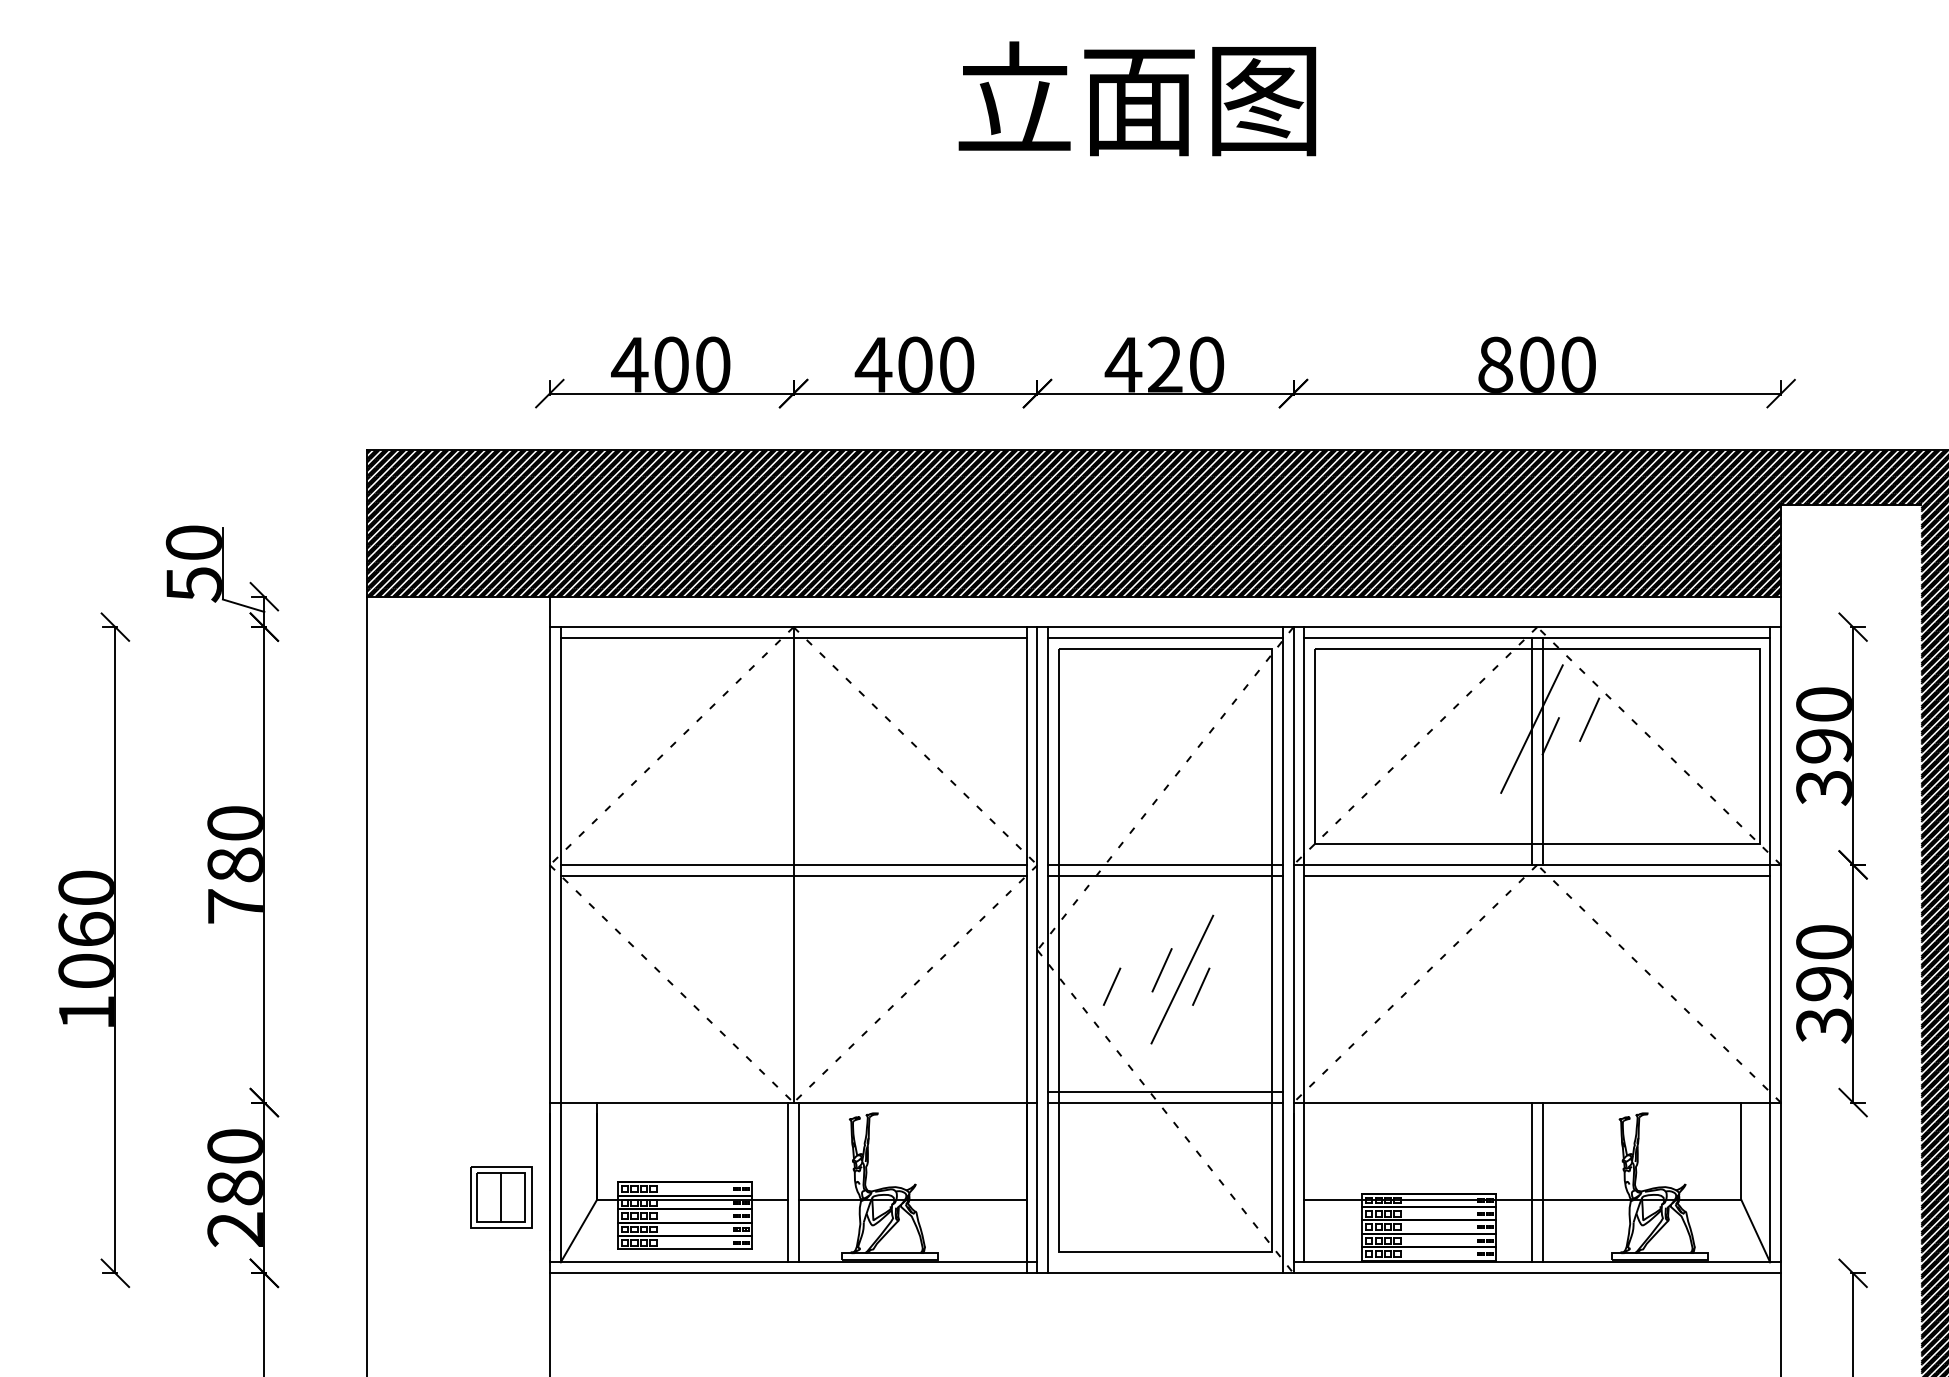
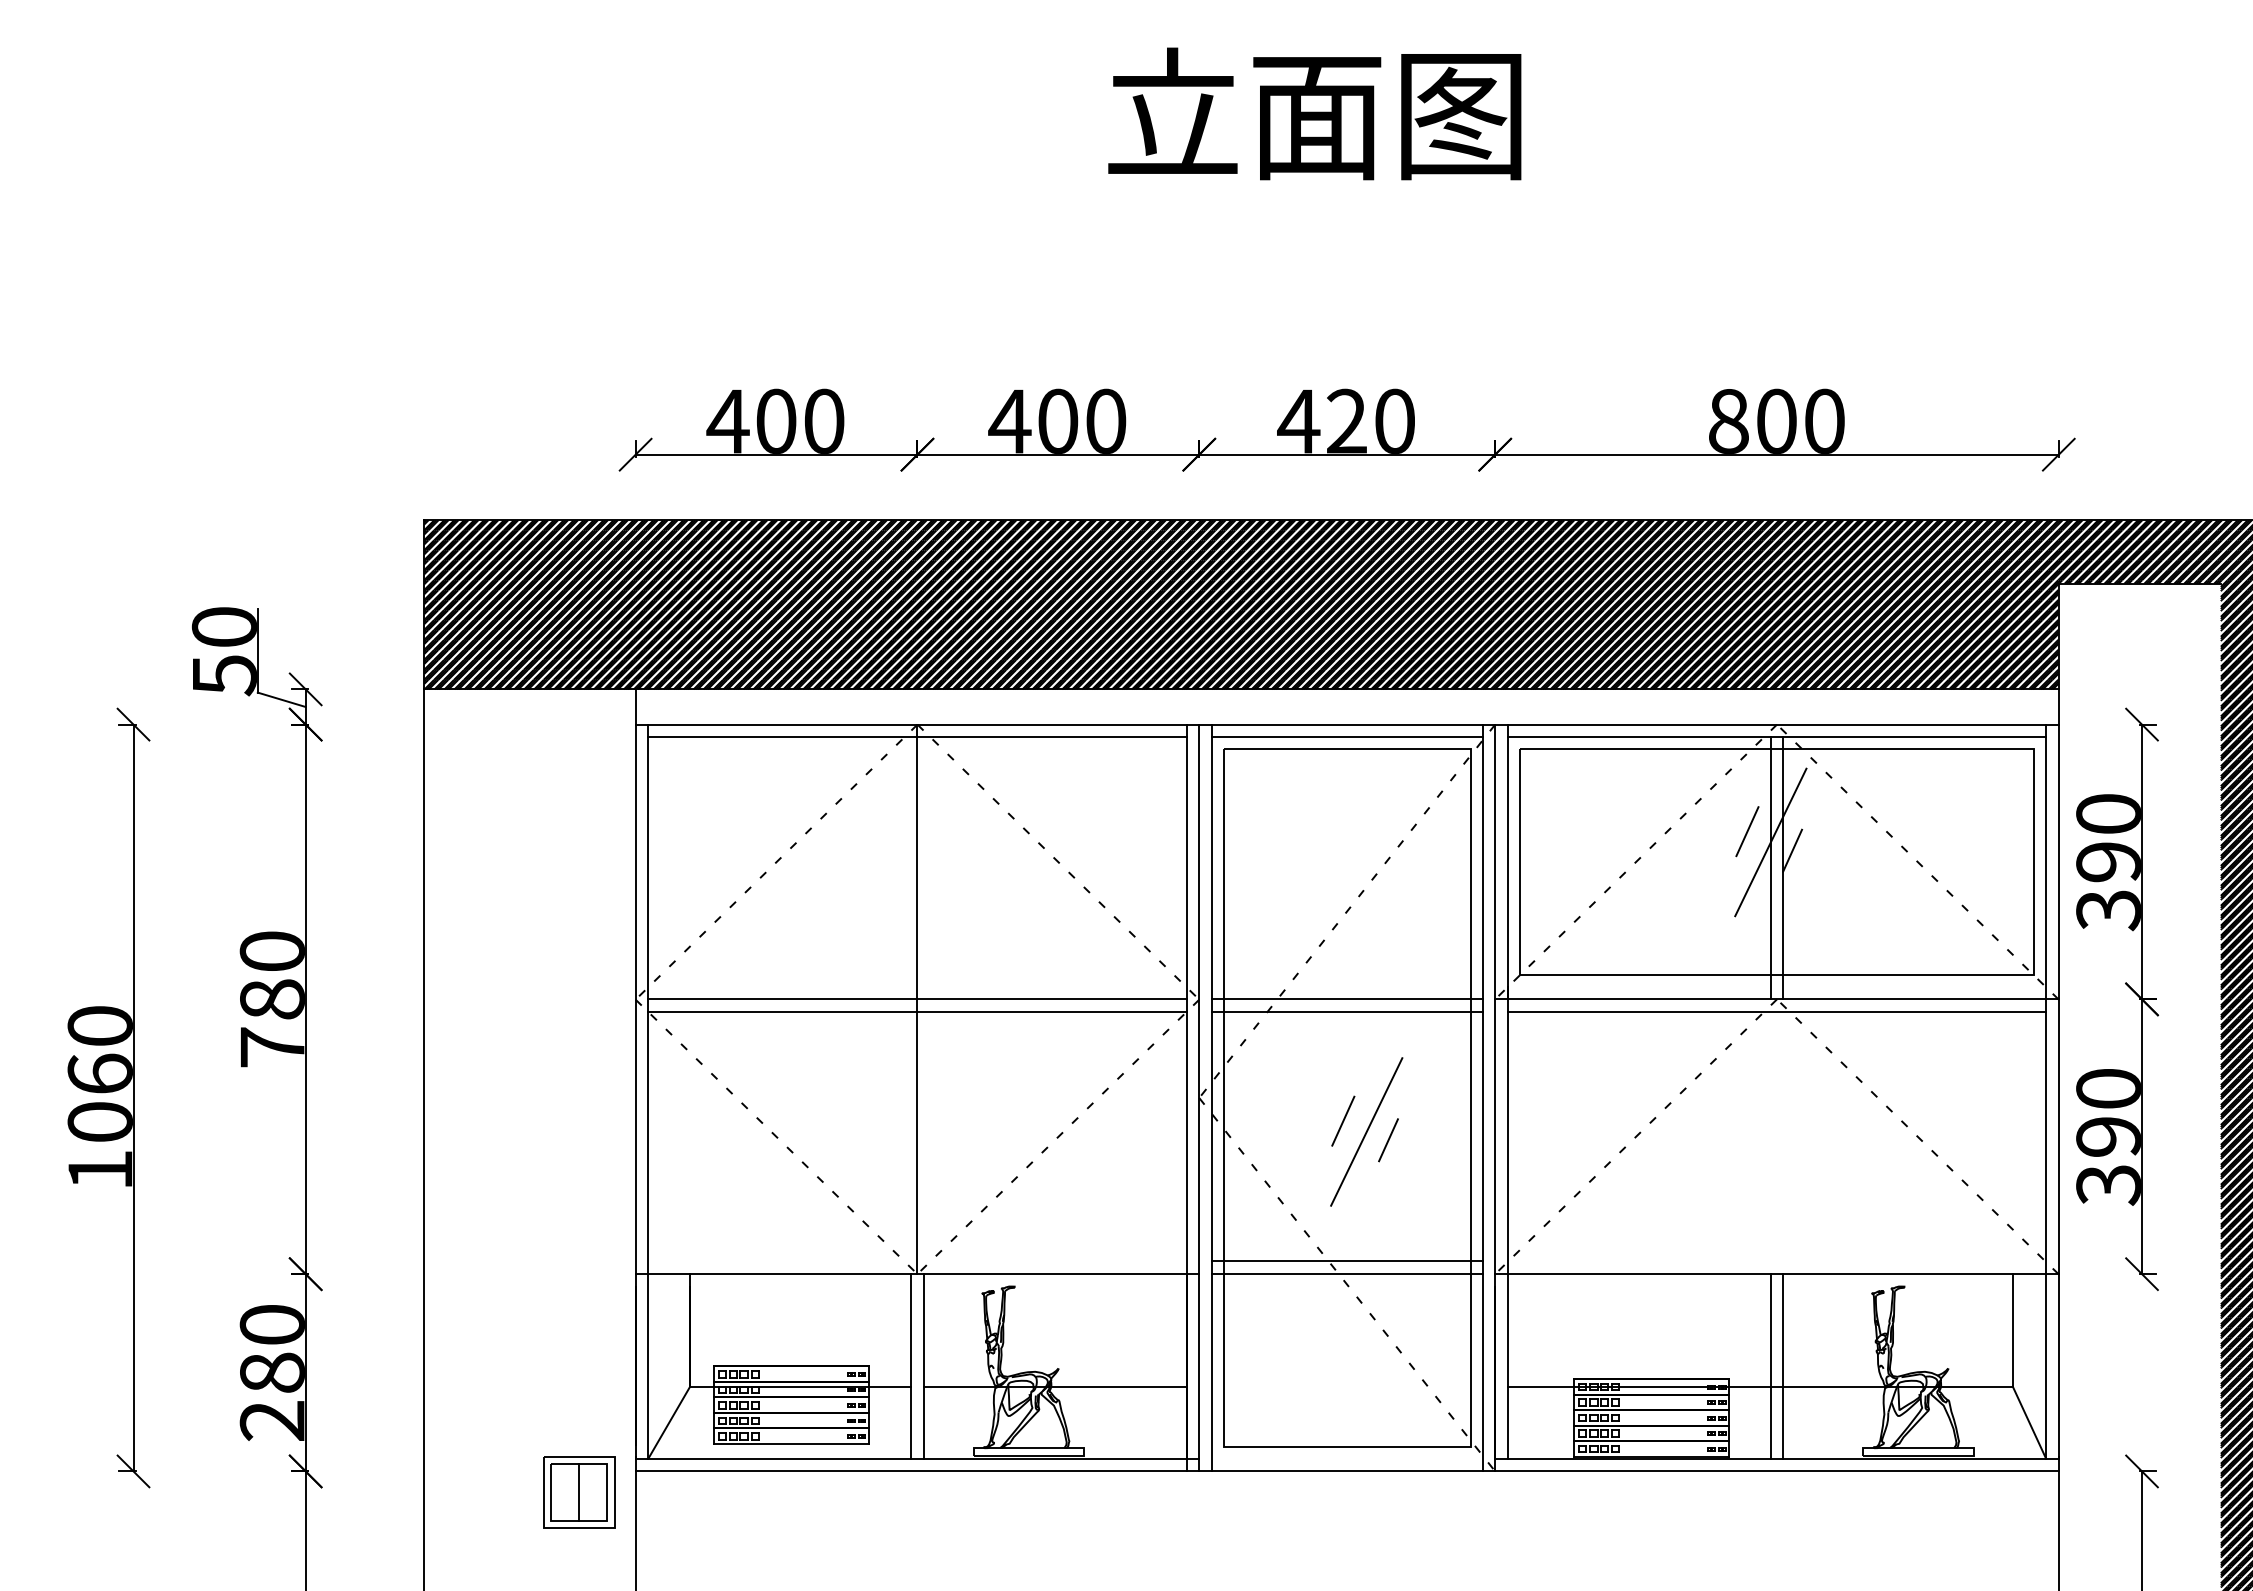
line: (1589, 719) -> (1747, 831), moved
line: (1112, 986) -> (1285, 1140), removed
part: (501, 1197) -> (579, 1492), moved

